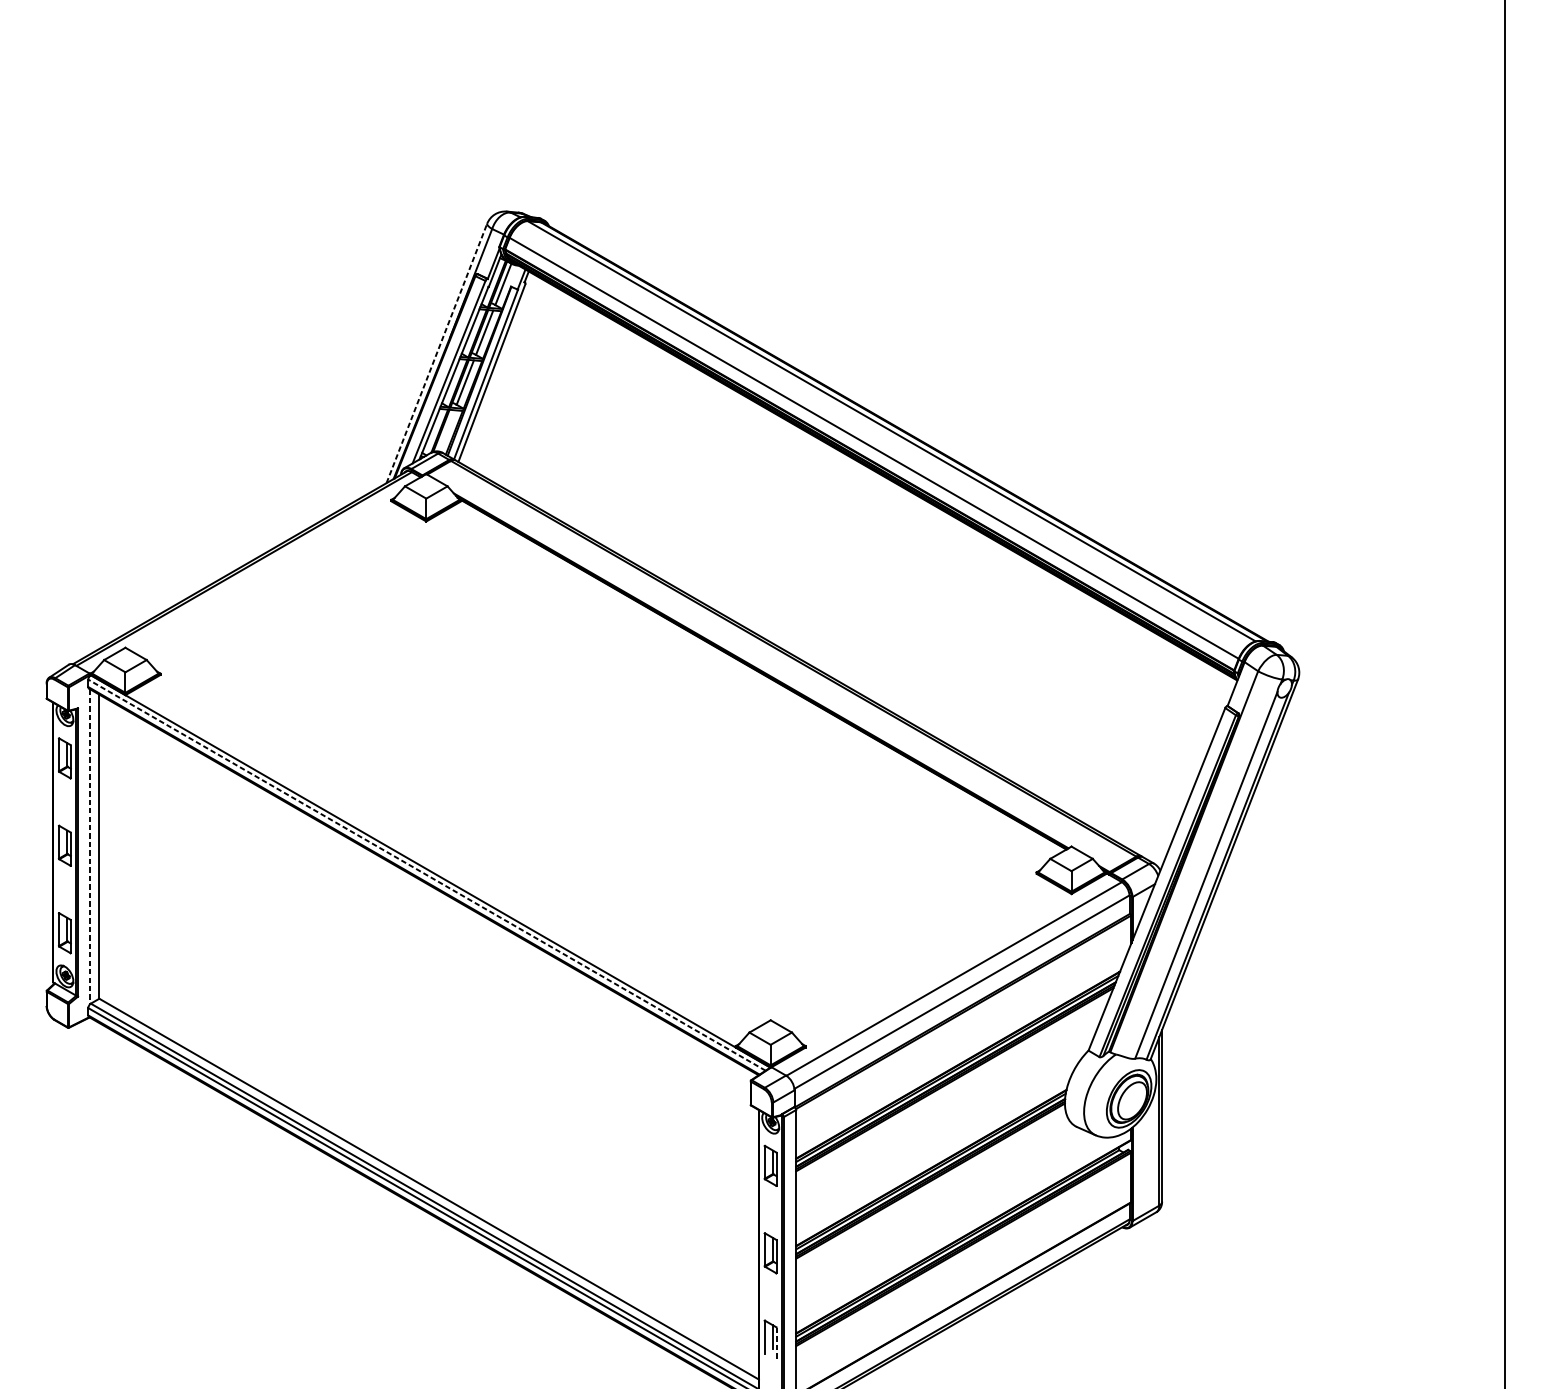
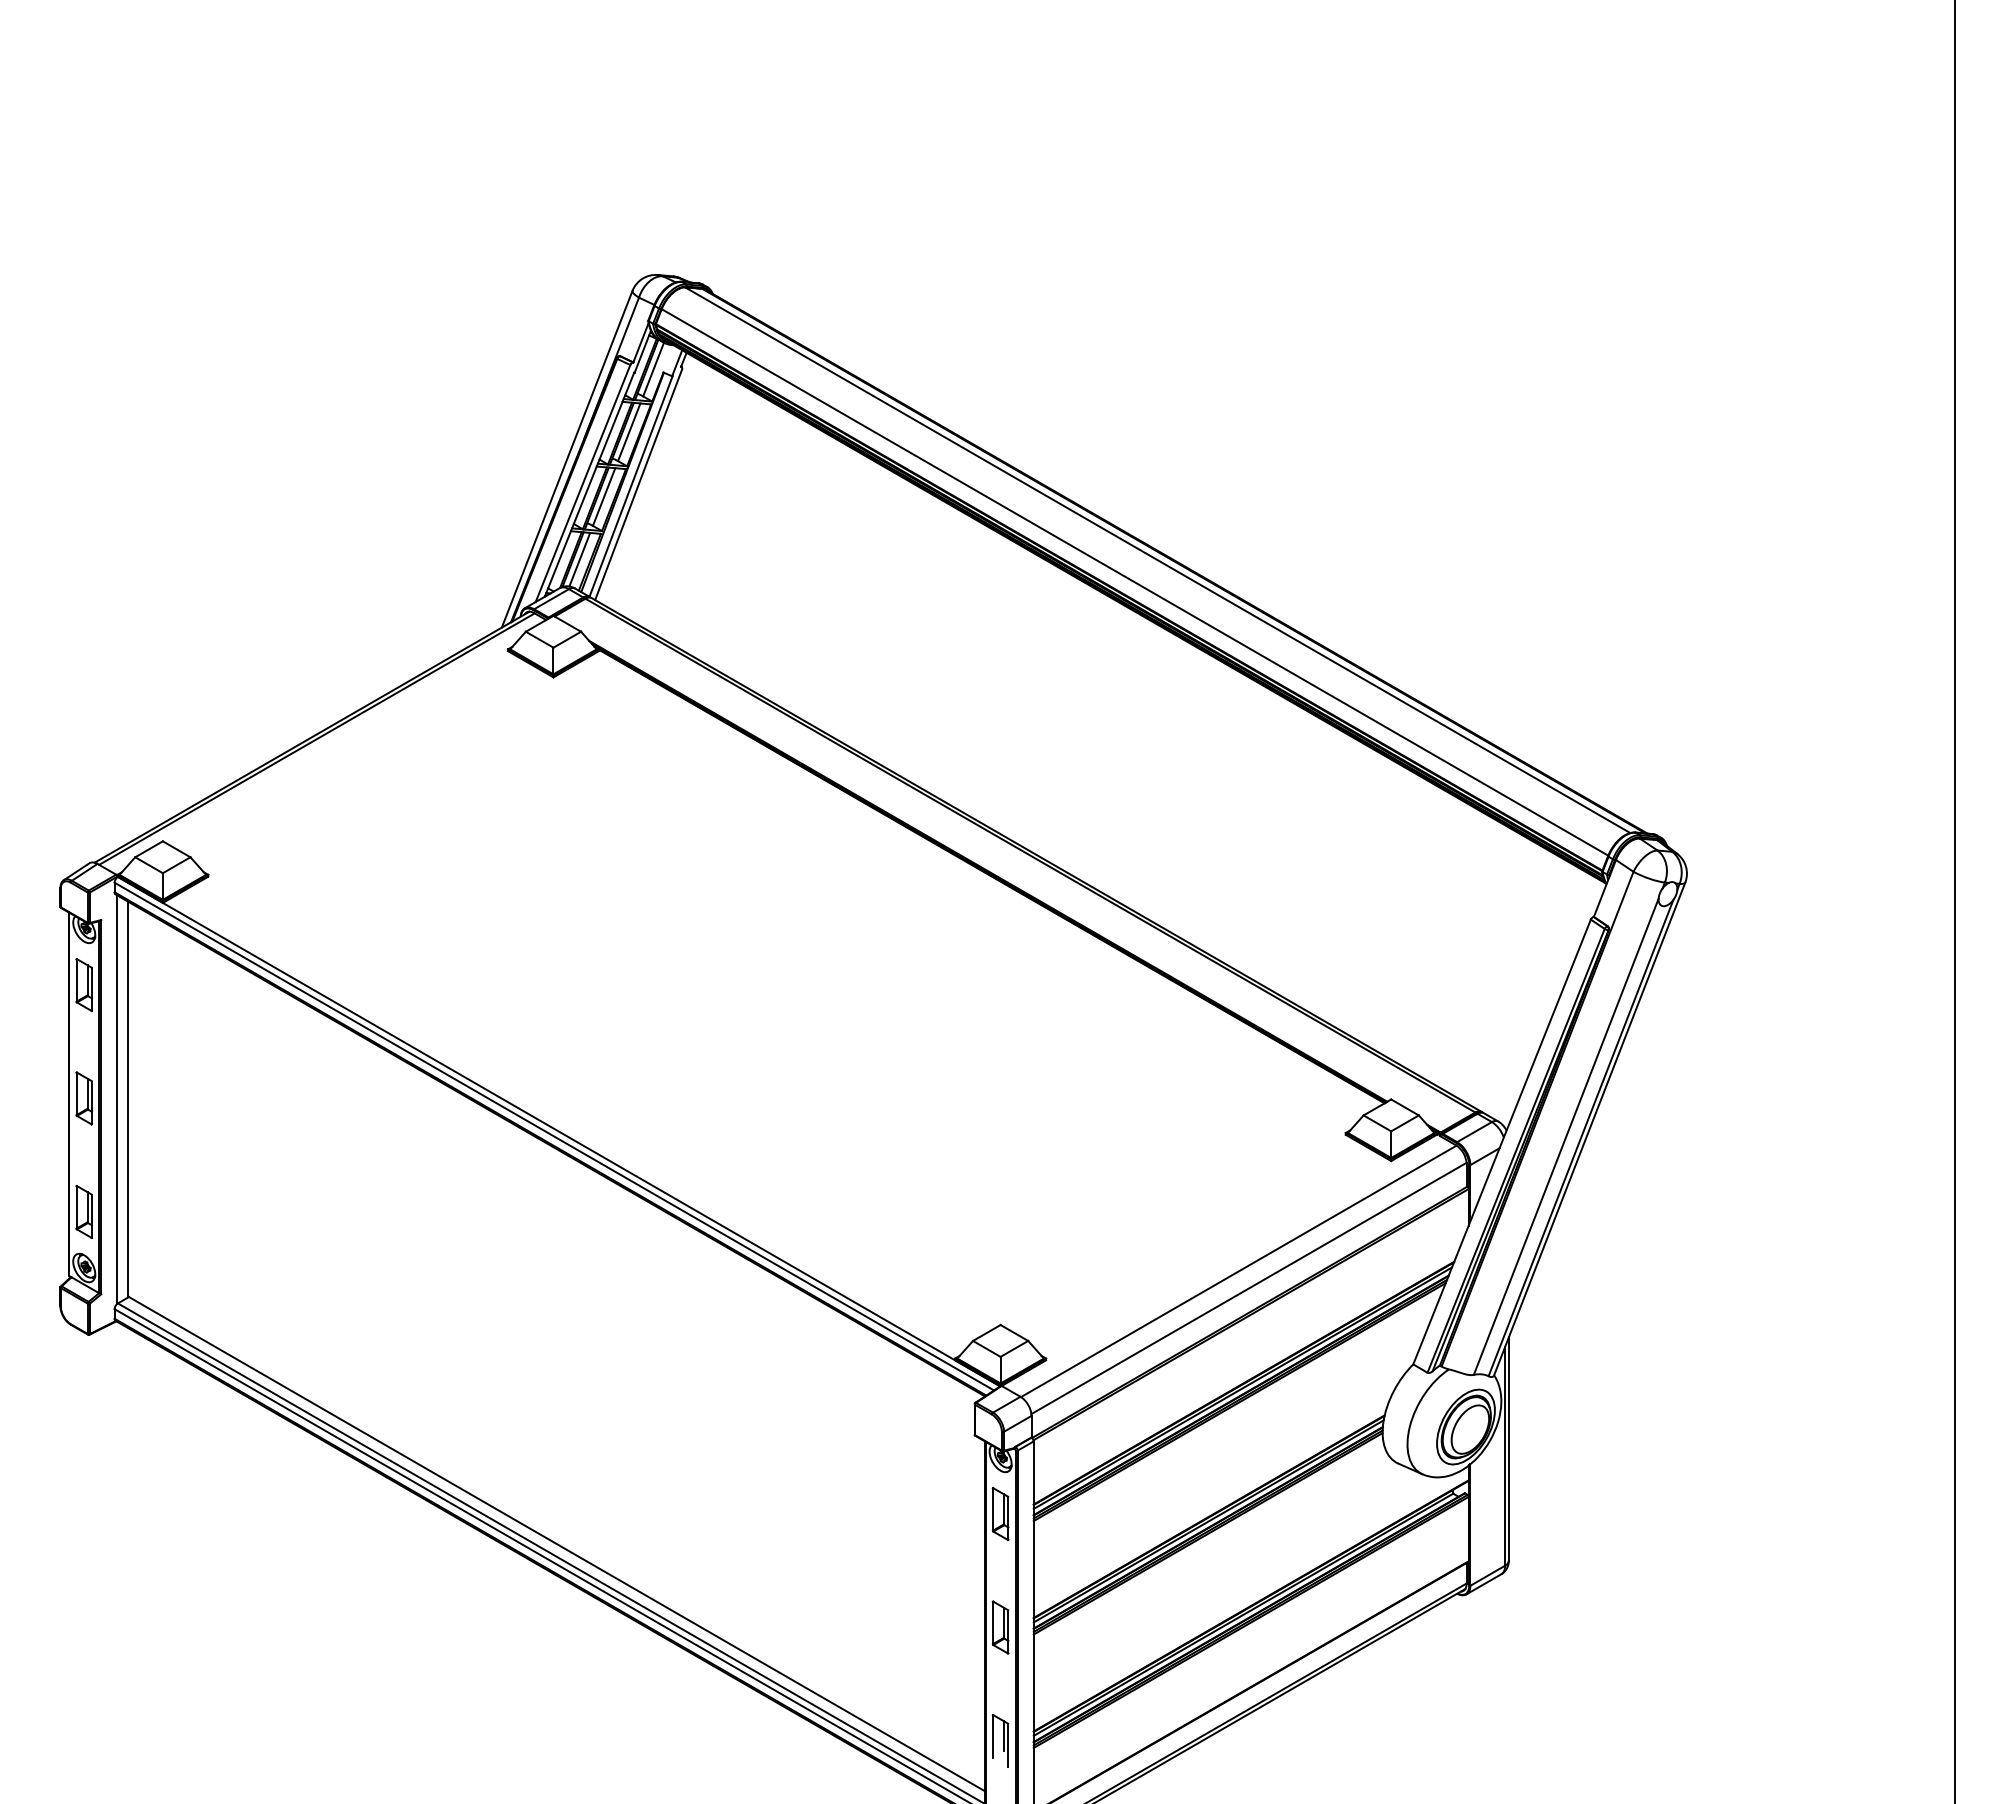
line: (437, 353) -> (567, 459), dashed -> solid
line: (446, 430) -> (579, 559), added
line: (90, 847) -> (117, 1100), dashed -> solid
line: (427, 875) -> (554, 1136), dashed -> solid
line: (776, 1344) -> (1008, 1745), dashed -> solid

